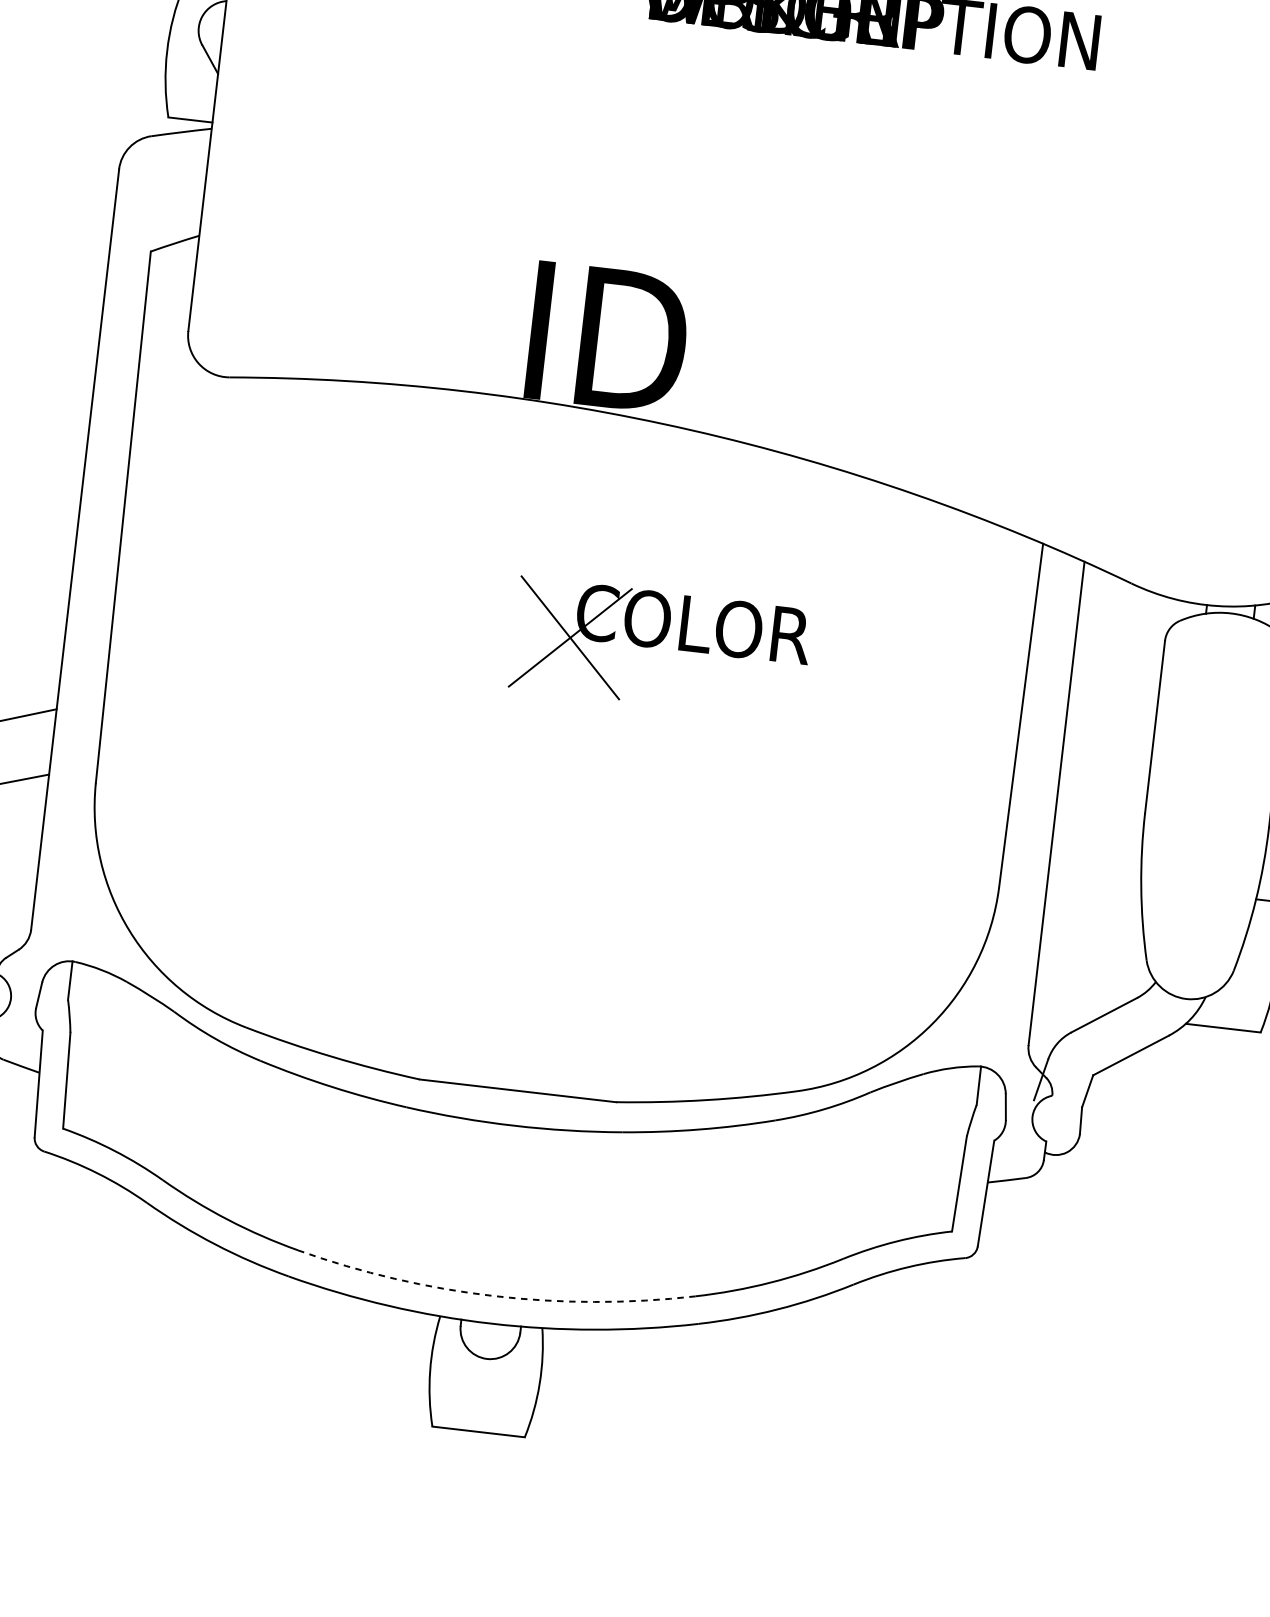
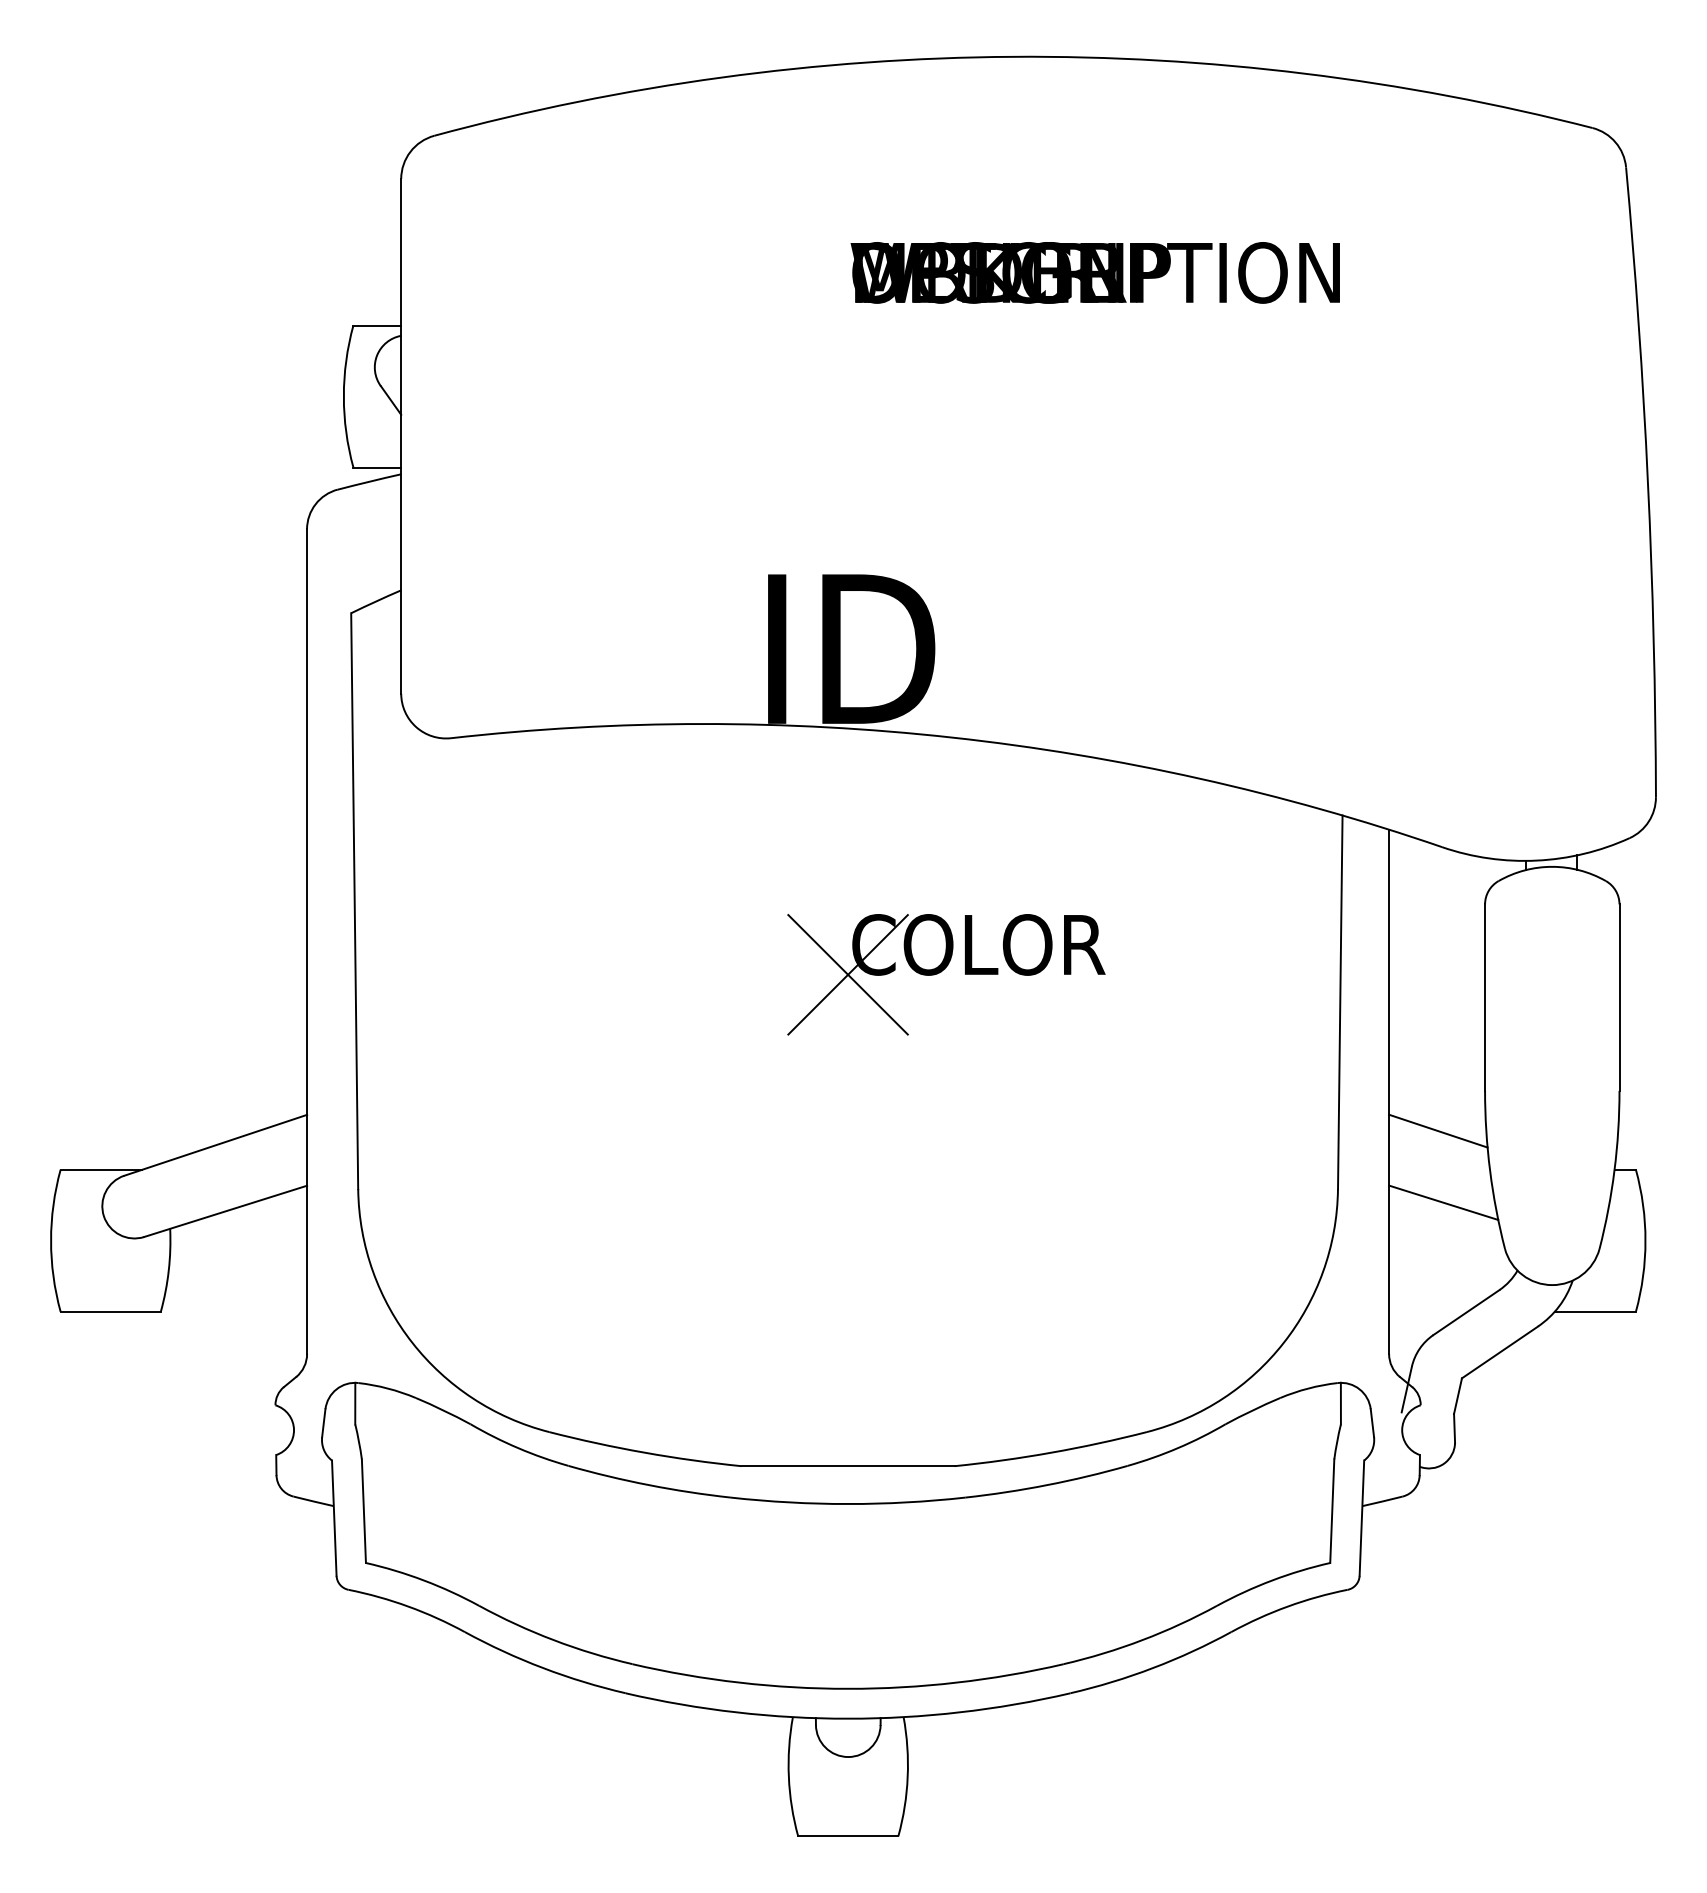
line: (1097, 844) -> (1438, 1130), added
line: (1094, 911) -> (1443, 1202), added
arc: (494, 1295) -> (848, 1688), dashed -> solid

